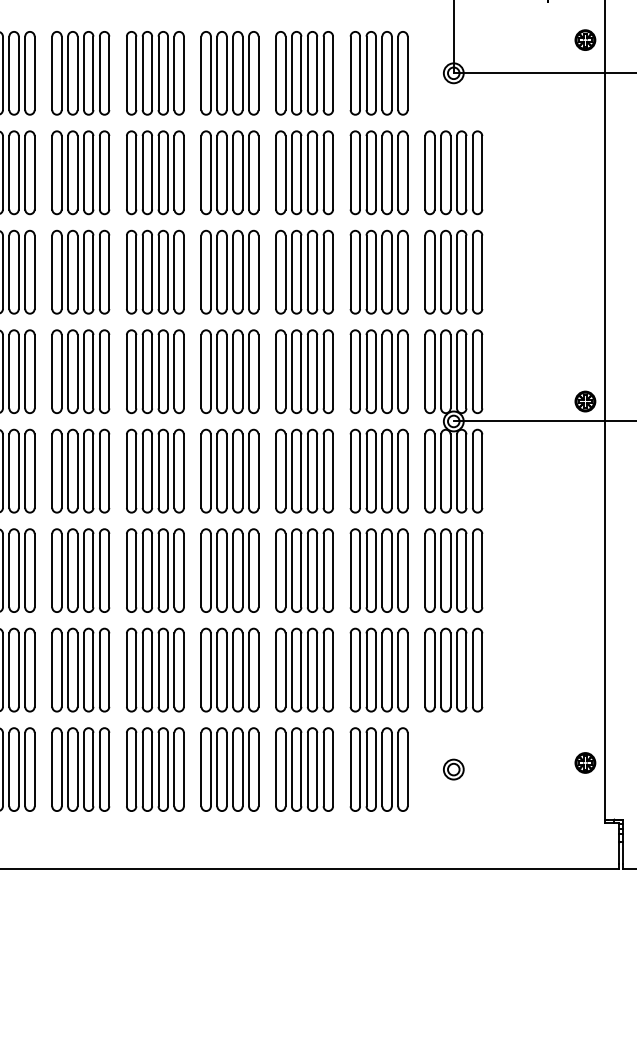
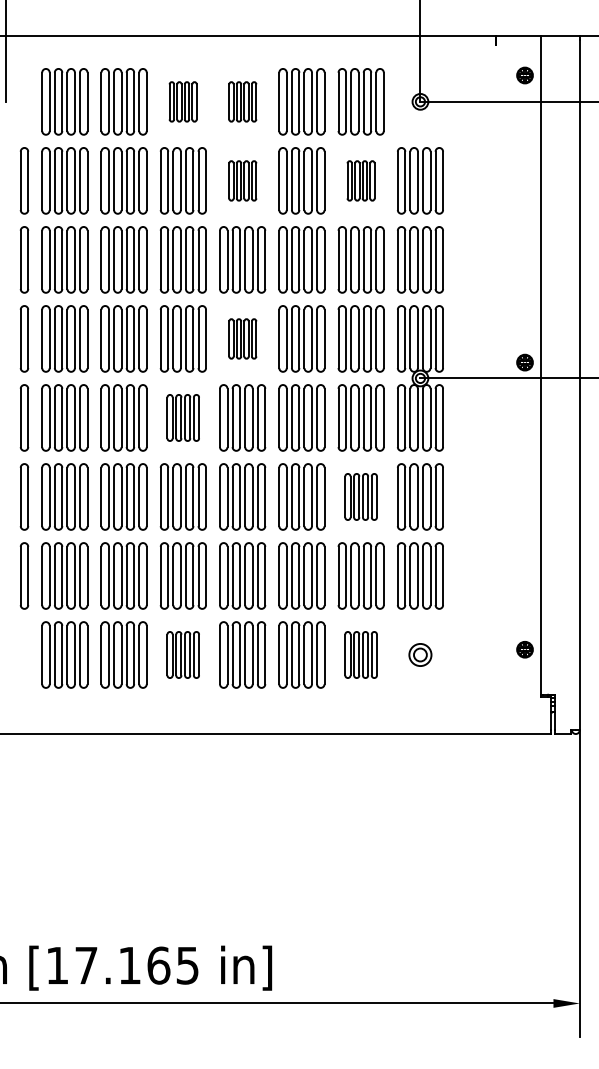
part: (154, 72) -> (182, 101), size x0.6
part: (229, 72) -> (242, 101), size x0.6
part: (229, 172) -> (242, 180), size x0.6
part: (378, 172) -> (360, 180), size x0.6
part: (229, 371) -> (242, 338), size x0.6
part: (154, 470) -> (182, 417), size x0.7
part: (378, 570) -> (360, 496), size x0.7
part: (154, 768) -> (182, 654), size x0.7
part: (378, 768) -> (360, 654), size x0.7
part: (453, 768) -> (420, 654), size x1.4

